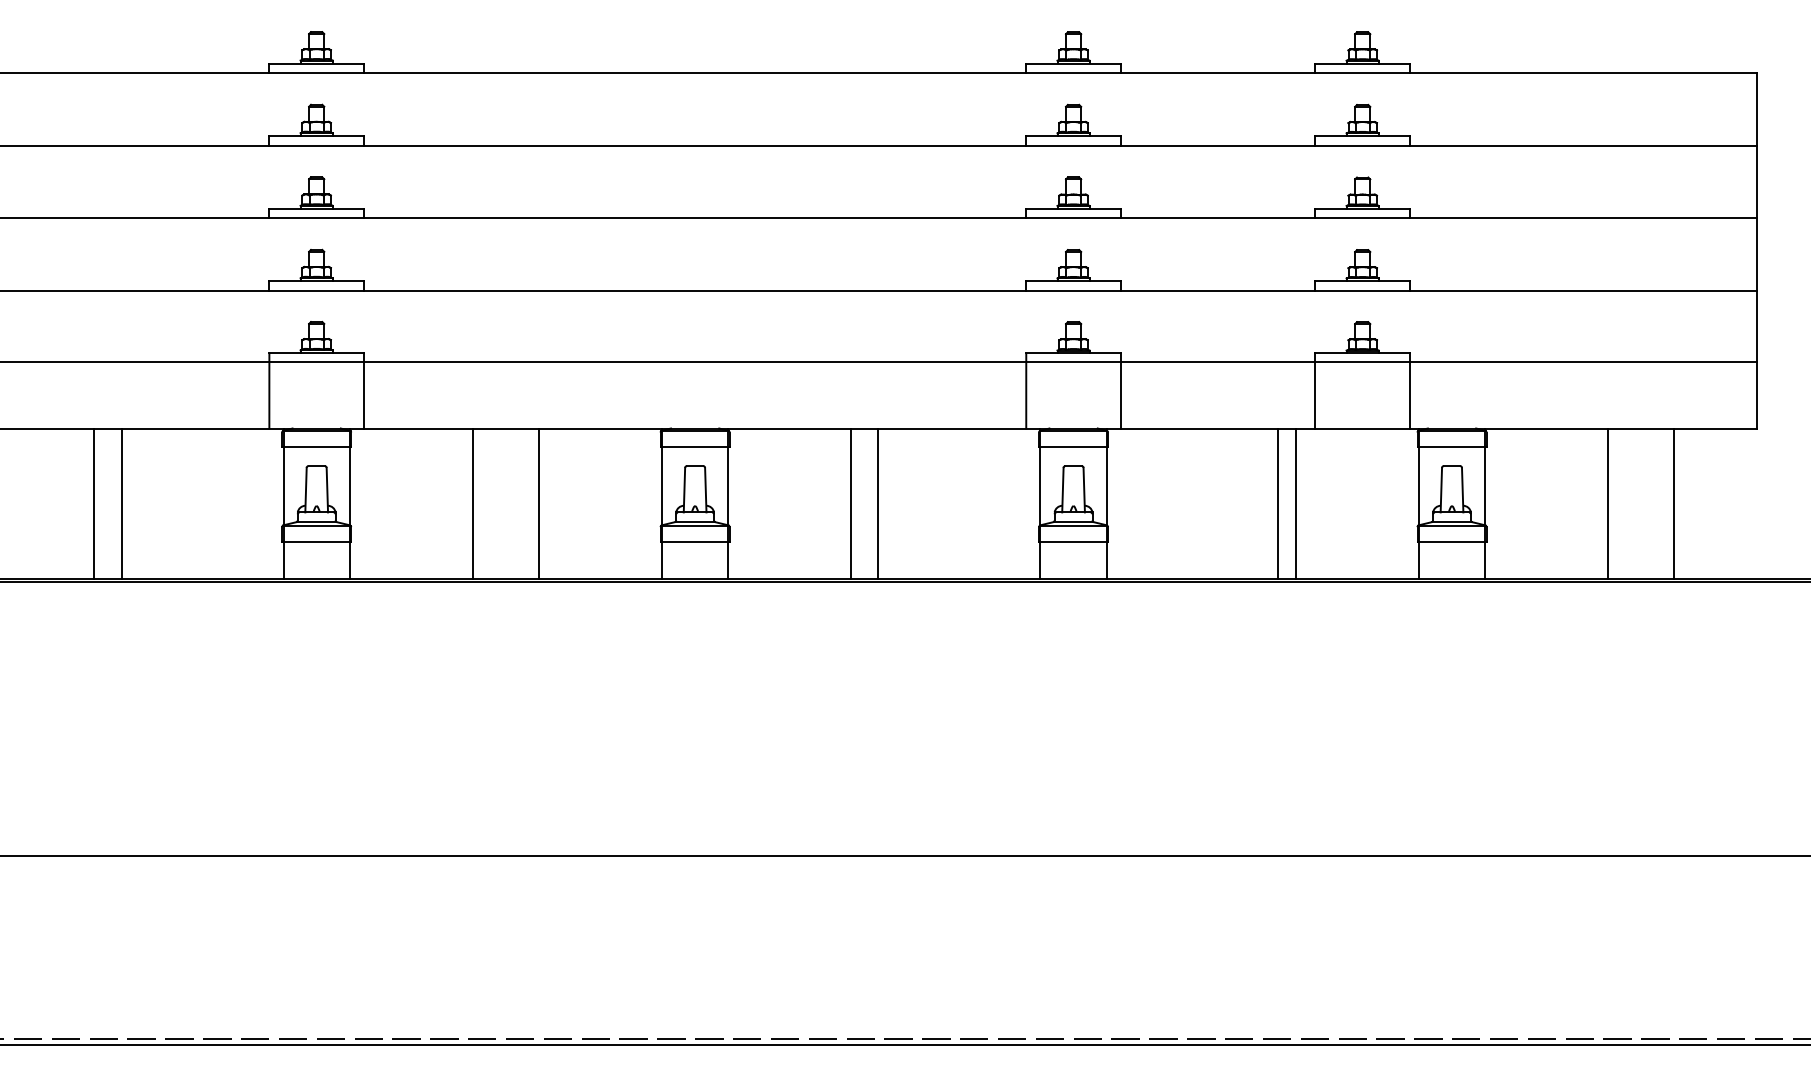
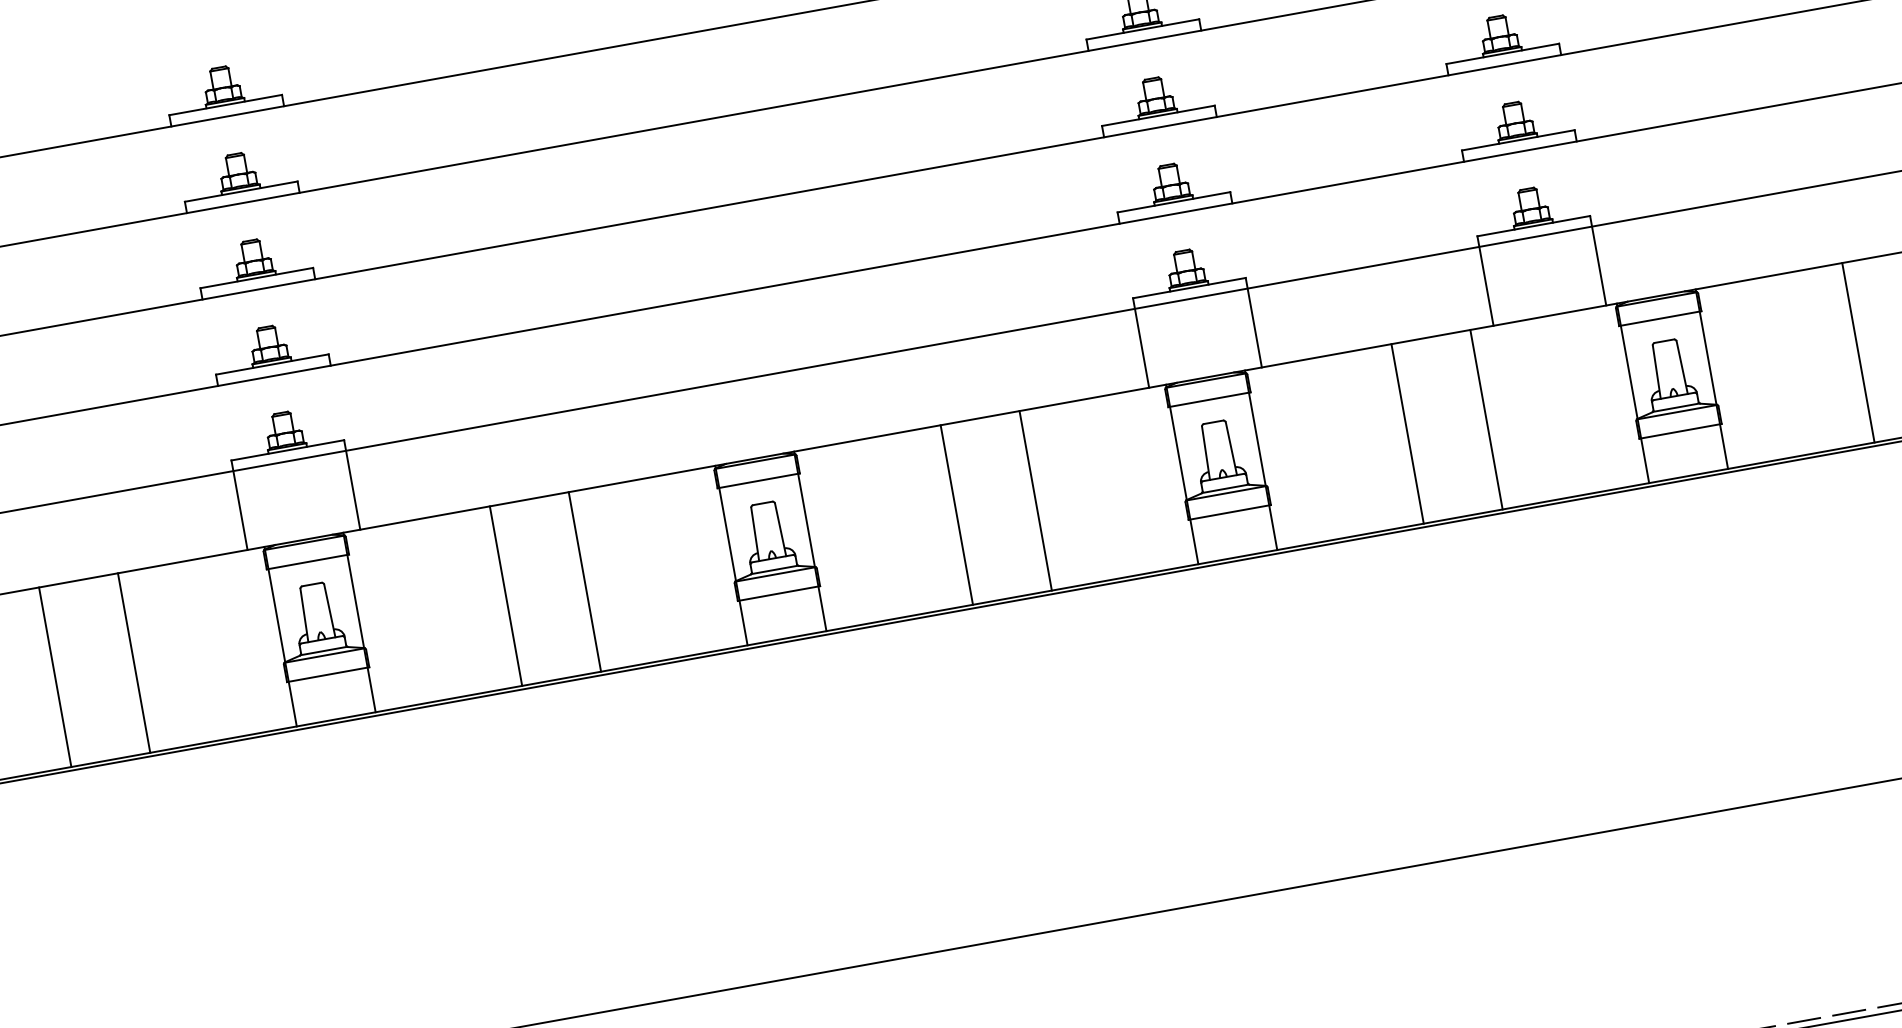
line: (121, 503) -> (133, 662), moved
line: (878, 503) -> (1035, 500), moved
line: (1277, 503) -> (1407, 433), moved

